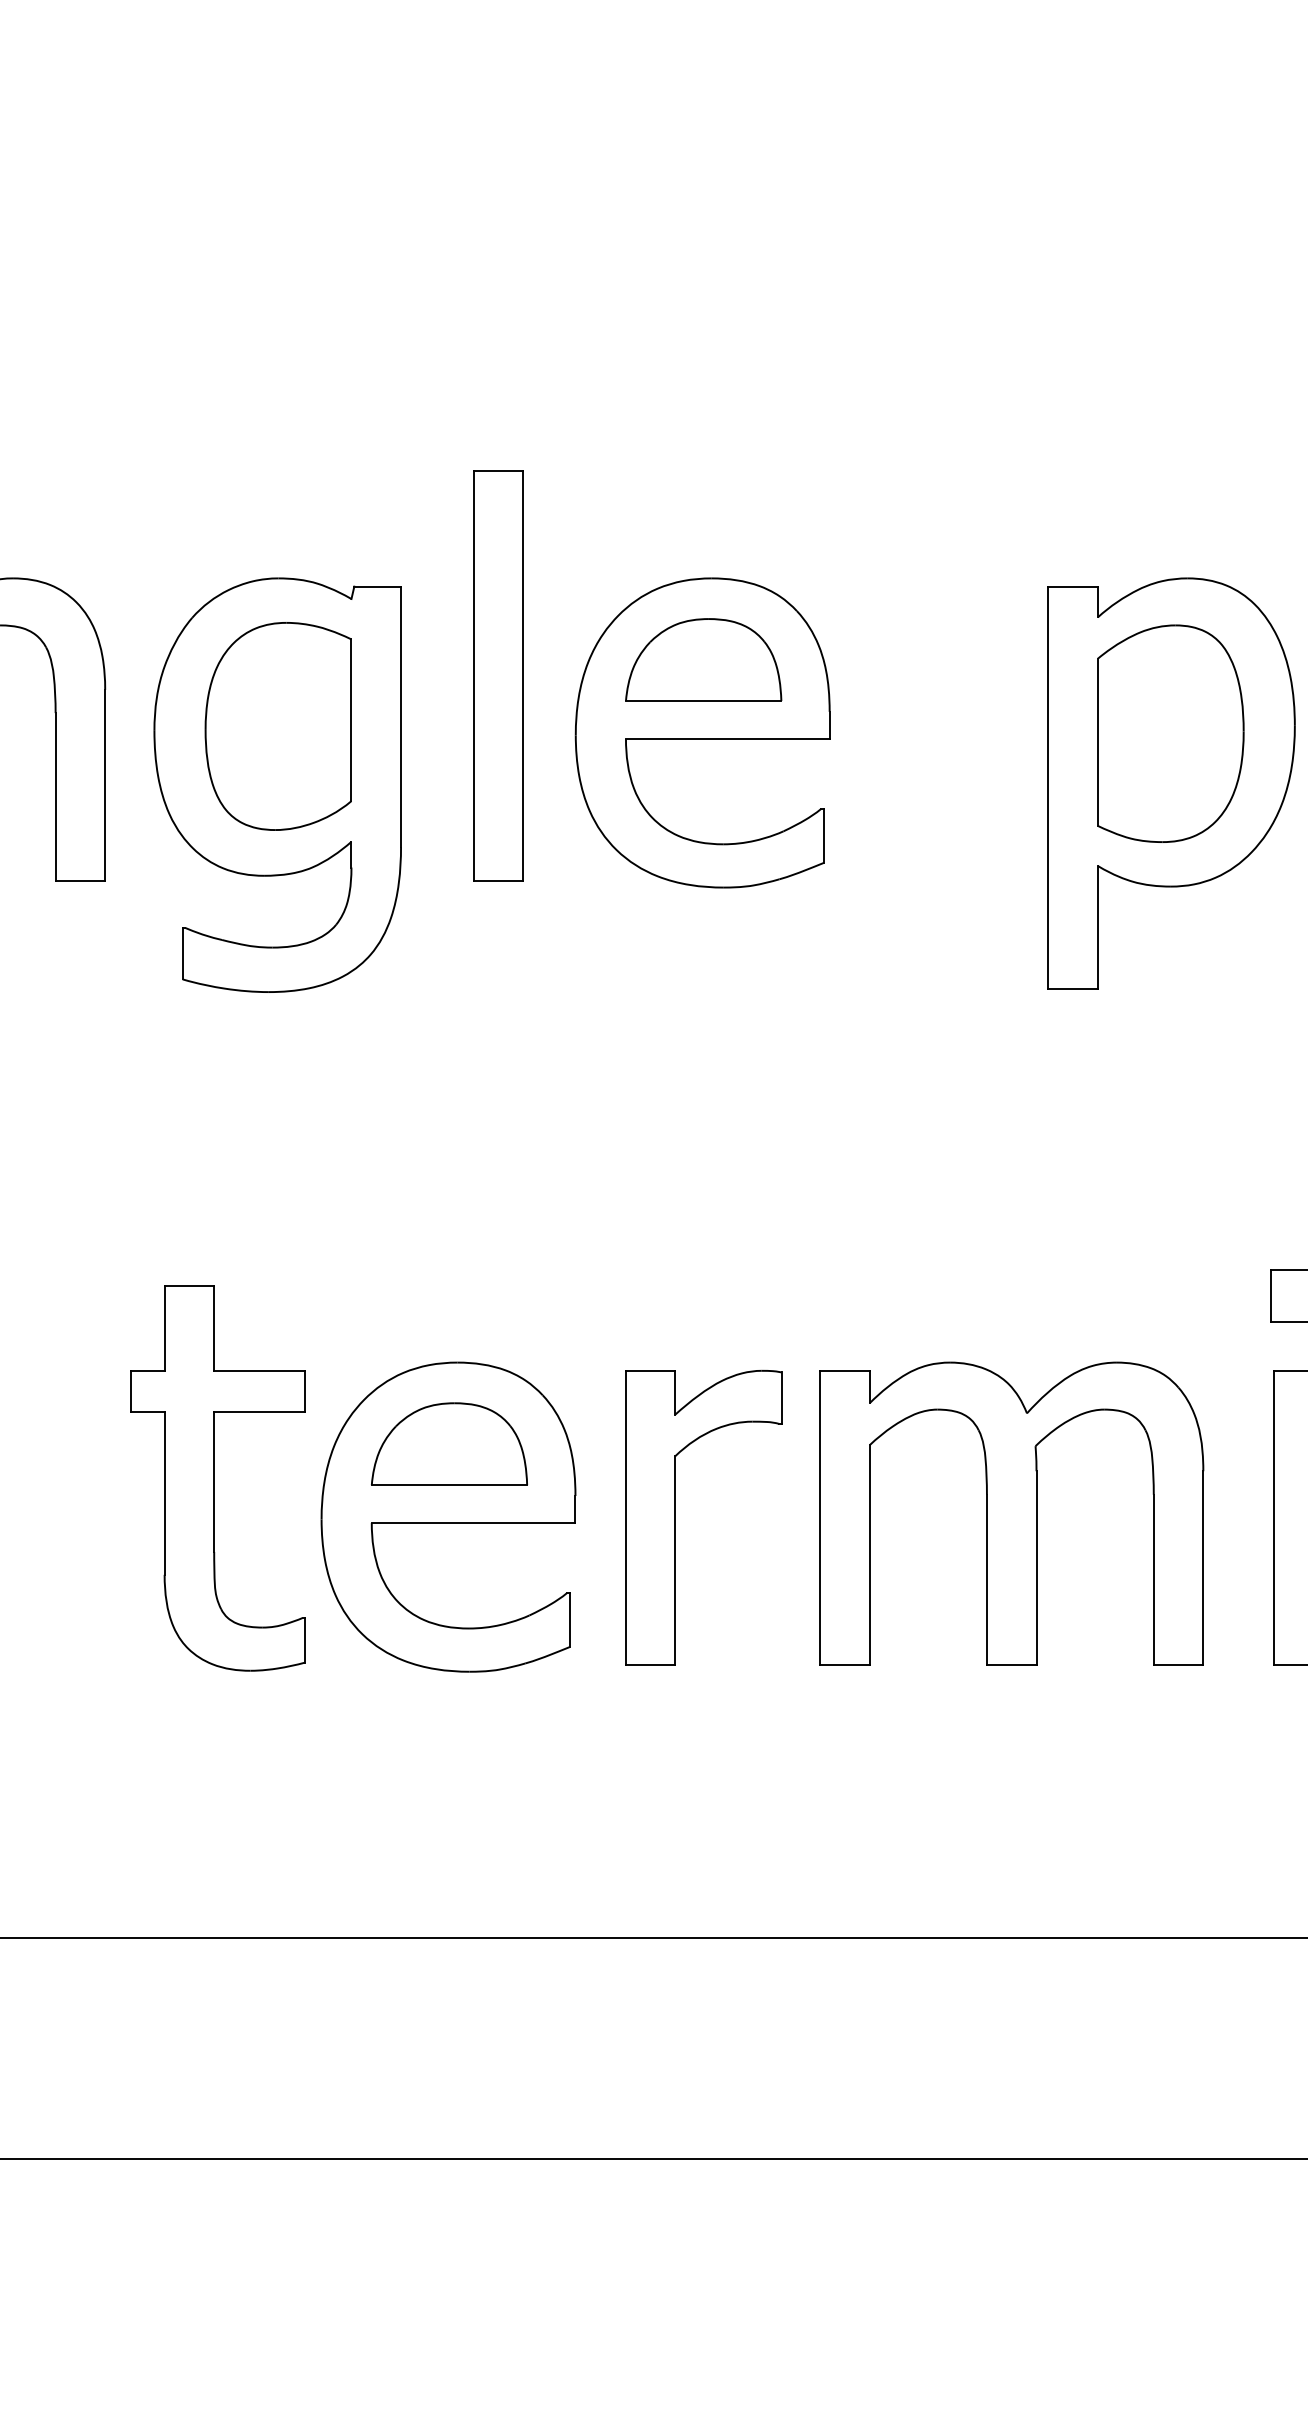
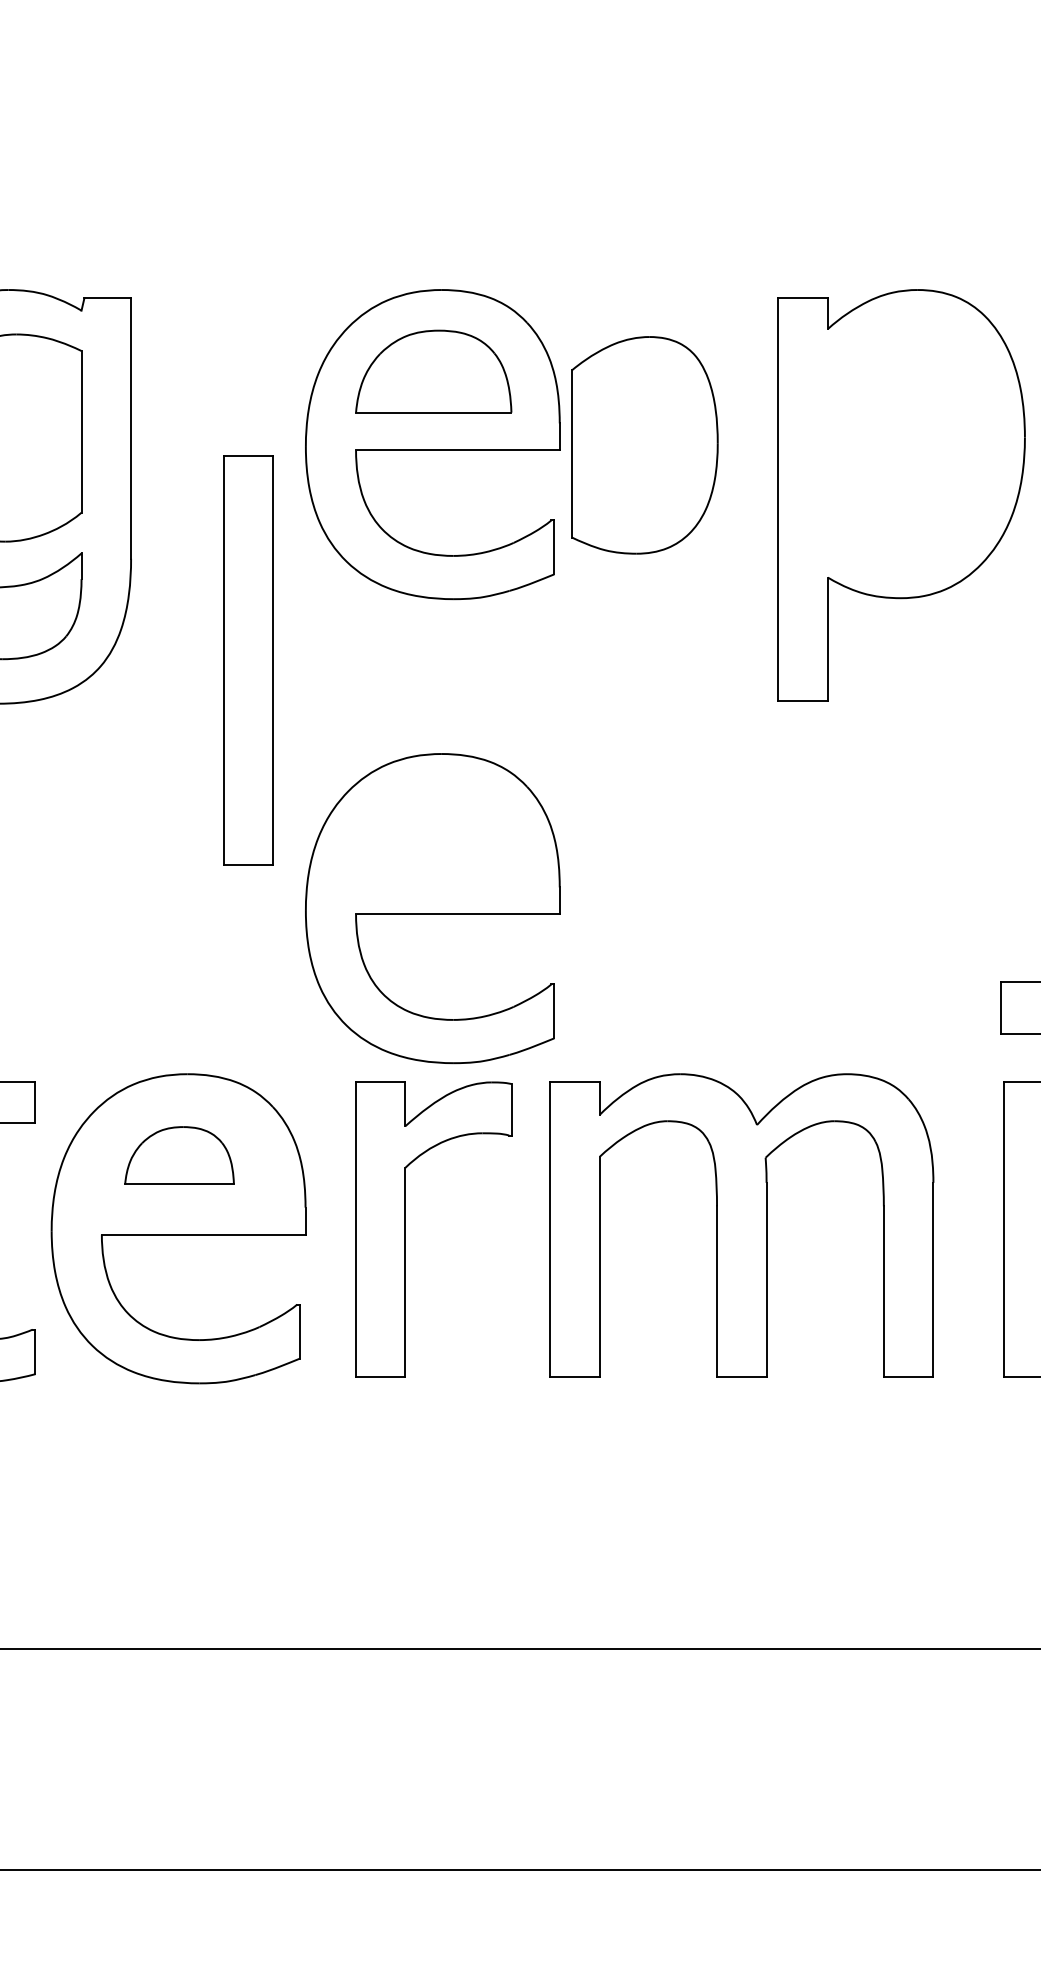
part: (498, 675) -> (248, 660), moved
part: (1170, 733) -> (644, 445), moved
part: (702, 1196) -> (432, 908), added
part: (449, 1443) -> (179, 1155), size x0.7

